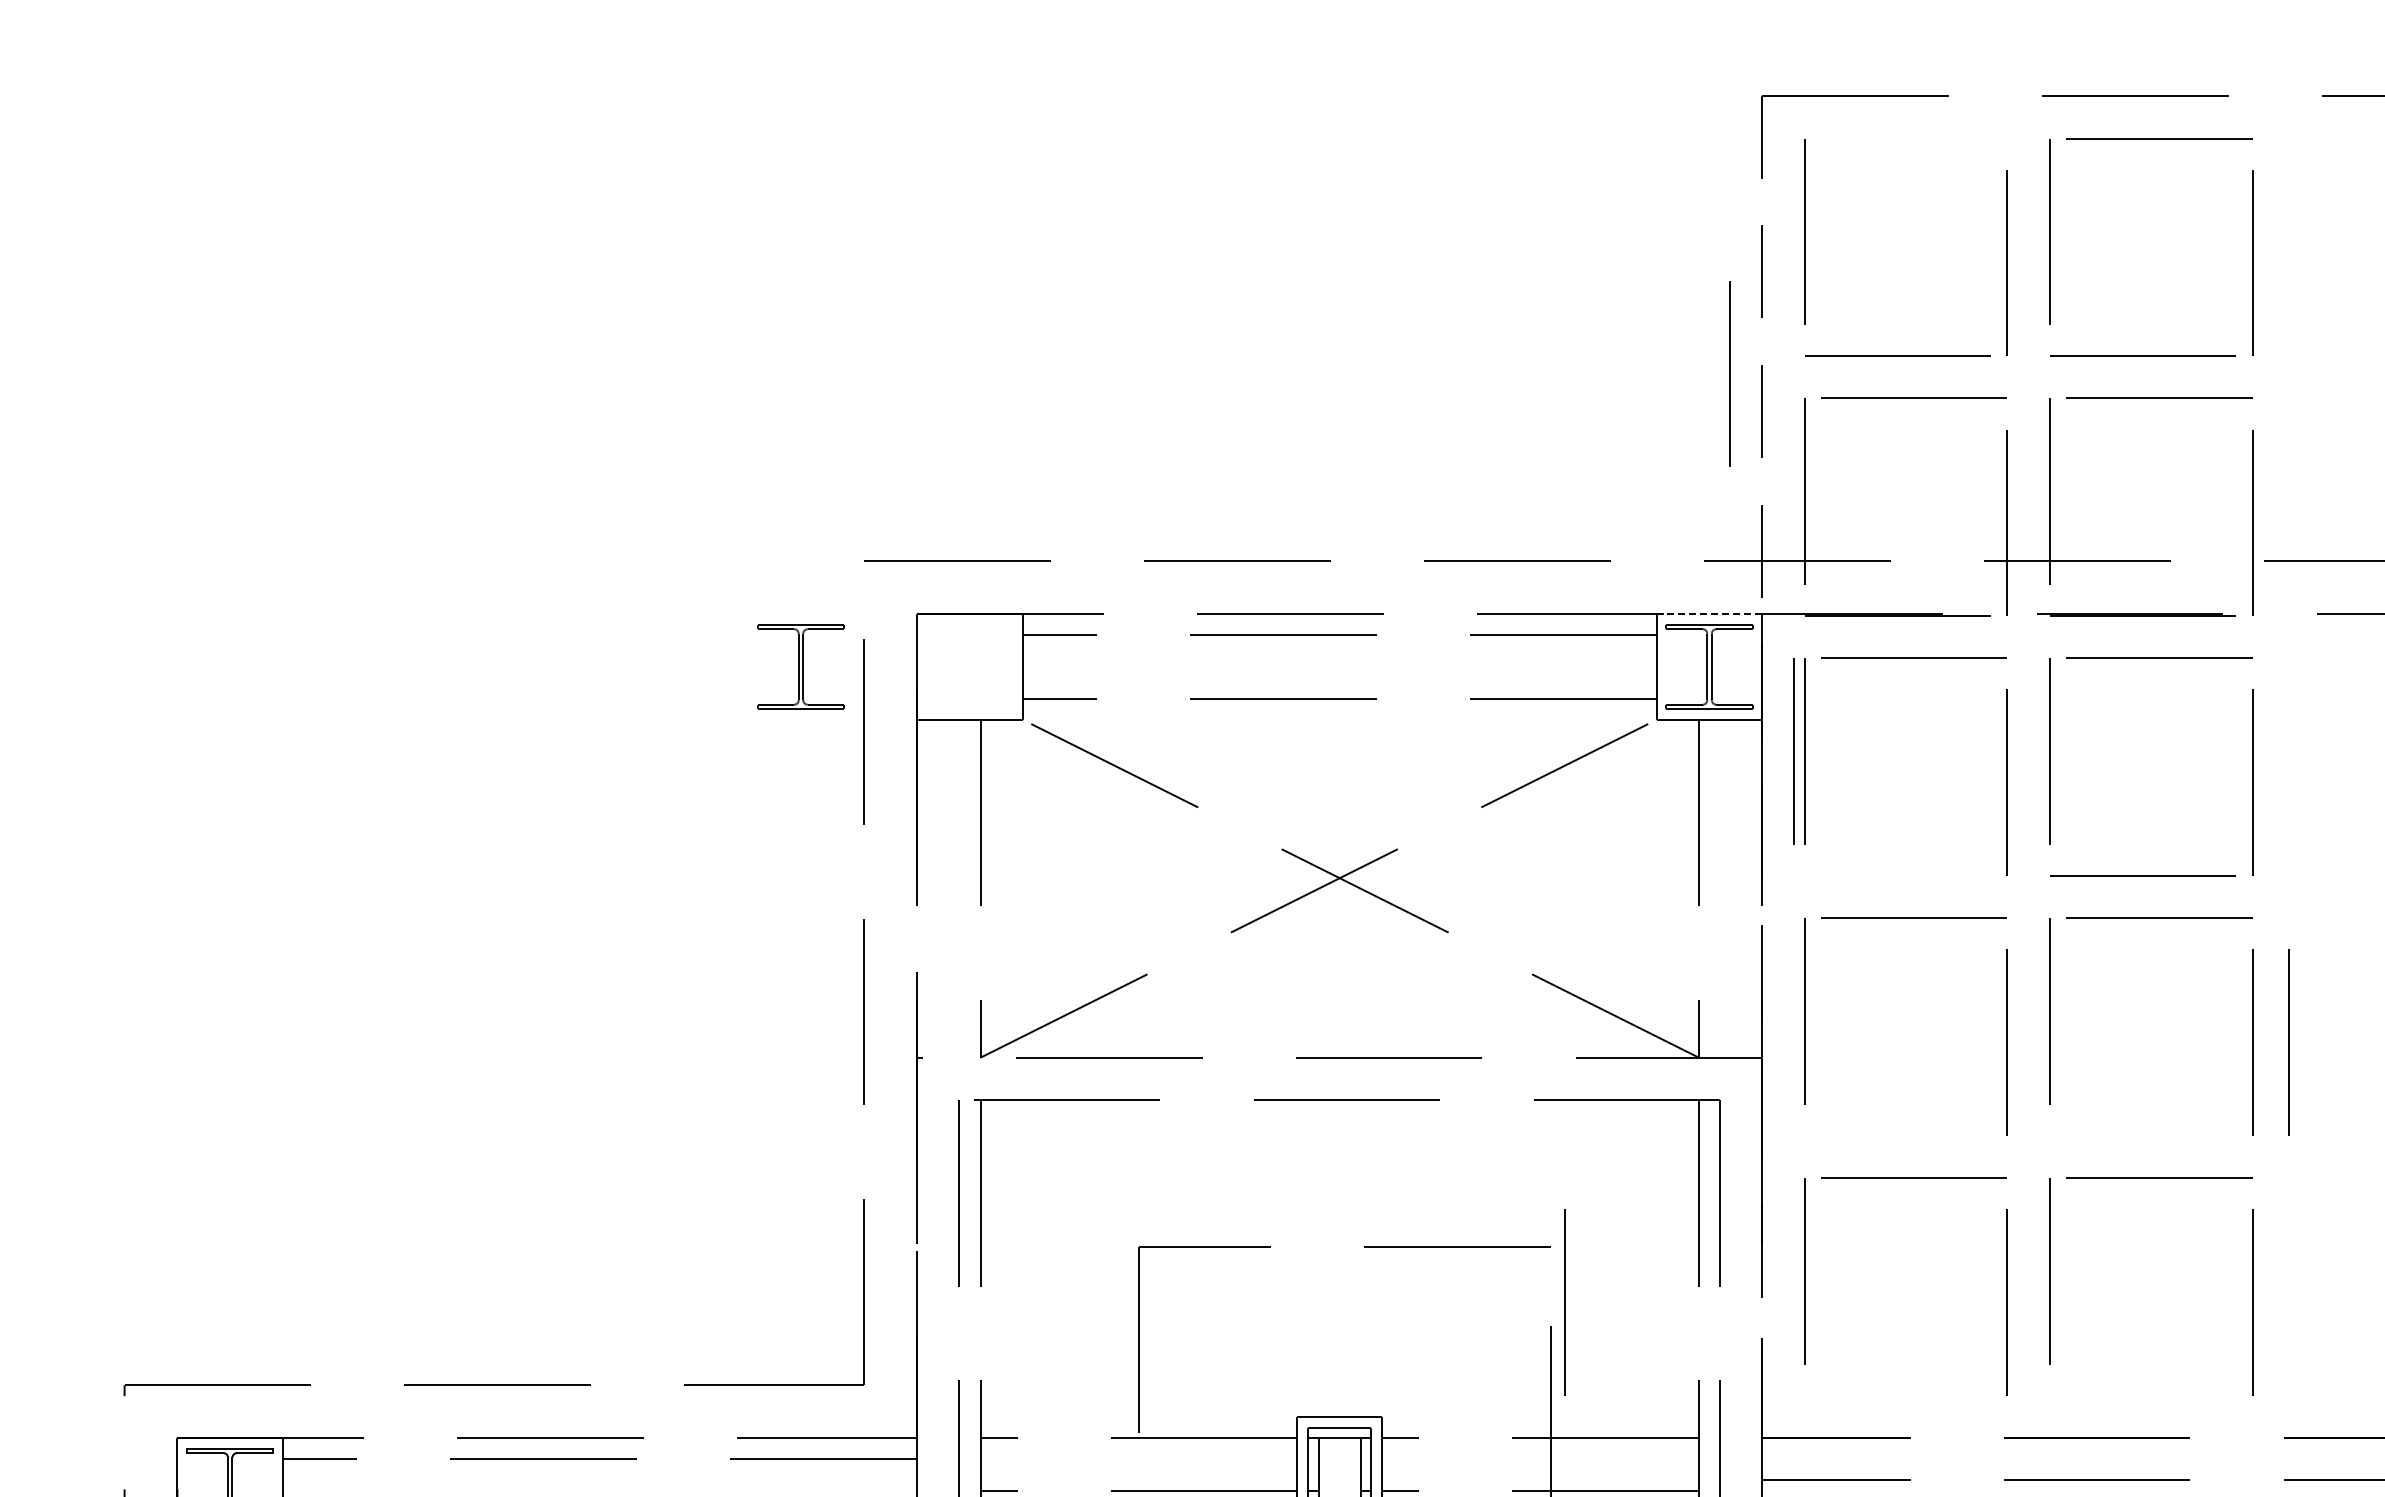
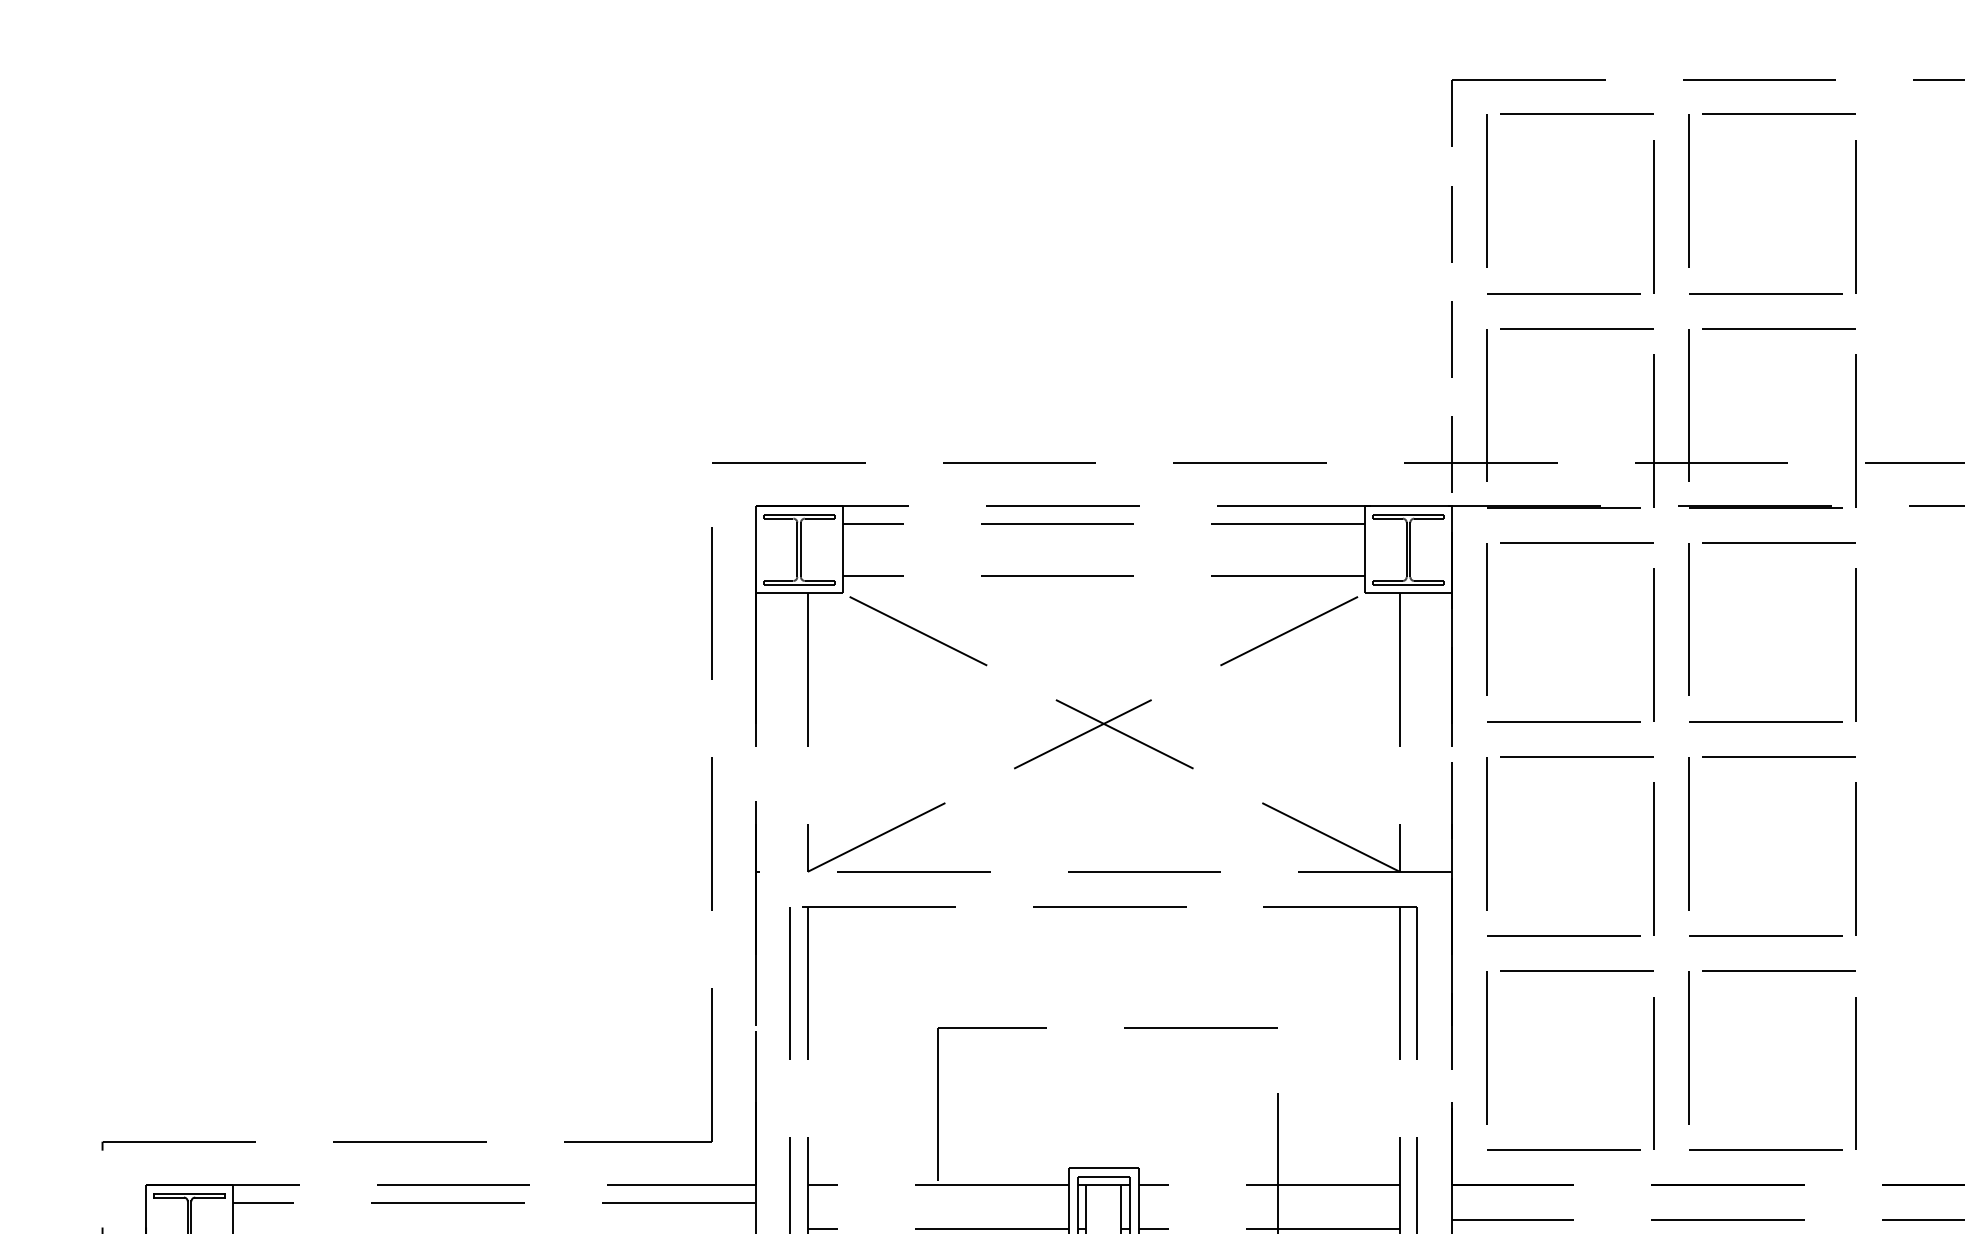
line: (1913, 138) -> (1576, 114), added
line: (1729, 373) -> (1424, 308), removed
line: (1709, 614) -> (1408, 506), dashed -> solid
part: (800, 666) -> (798, 549), moved
line: (1793, 751) -> (1477, 619), removed
line: (1897, 875) -> (1563, 721), added
line: (2288, 1042) -> (1885, 859), removed
line: (1897, 1135) -> (1563, 935), added
line: (2142, 1135) -> (1765, 935), added
line: (1564, 1302) -> (1289, 1073), removed
line: (1897, 1395) -> (1563, 1150), added
line: (2142, 1395) -> (1765, 1150), added

